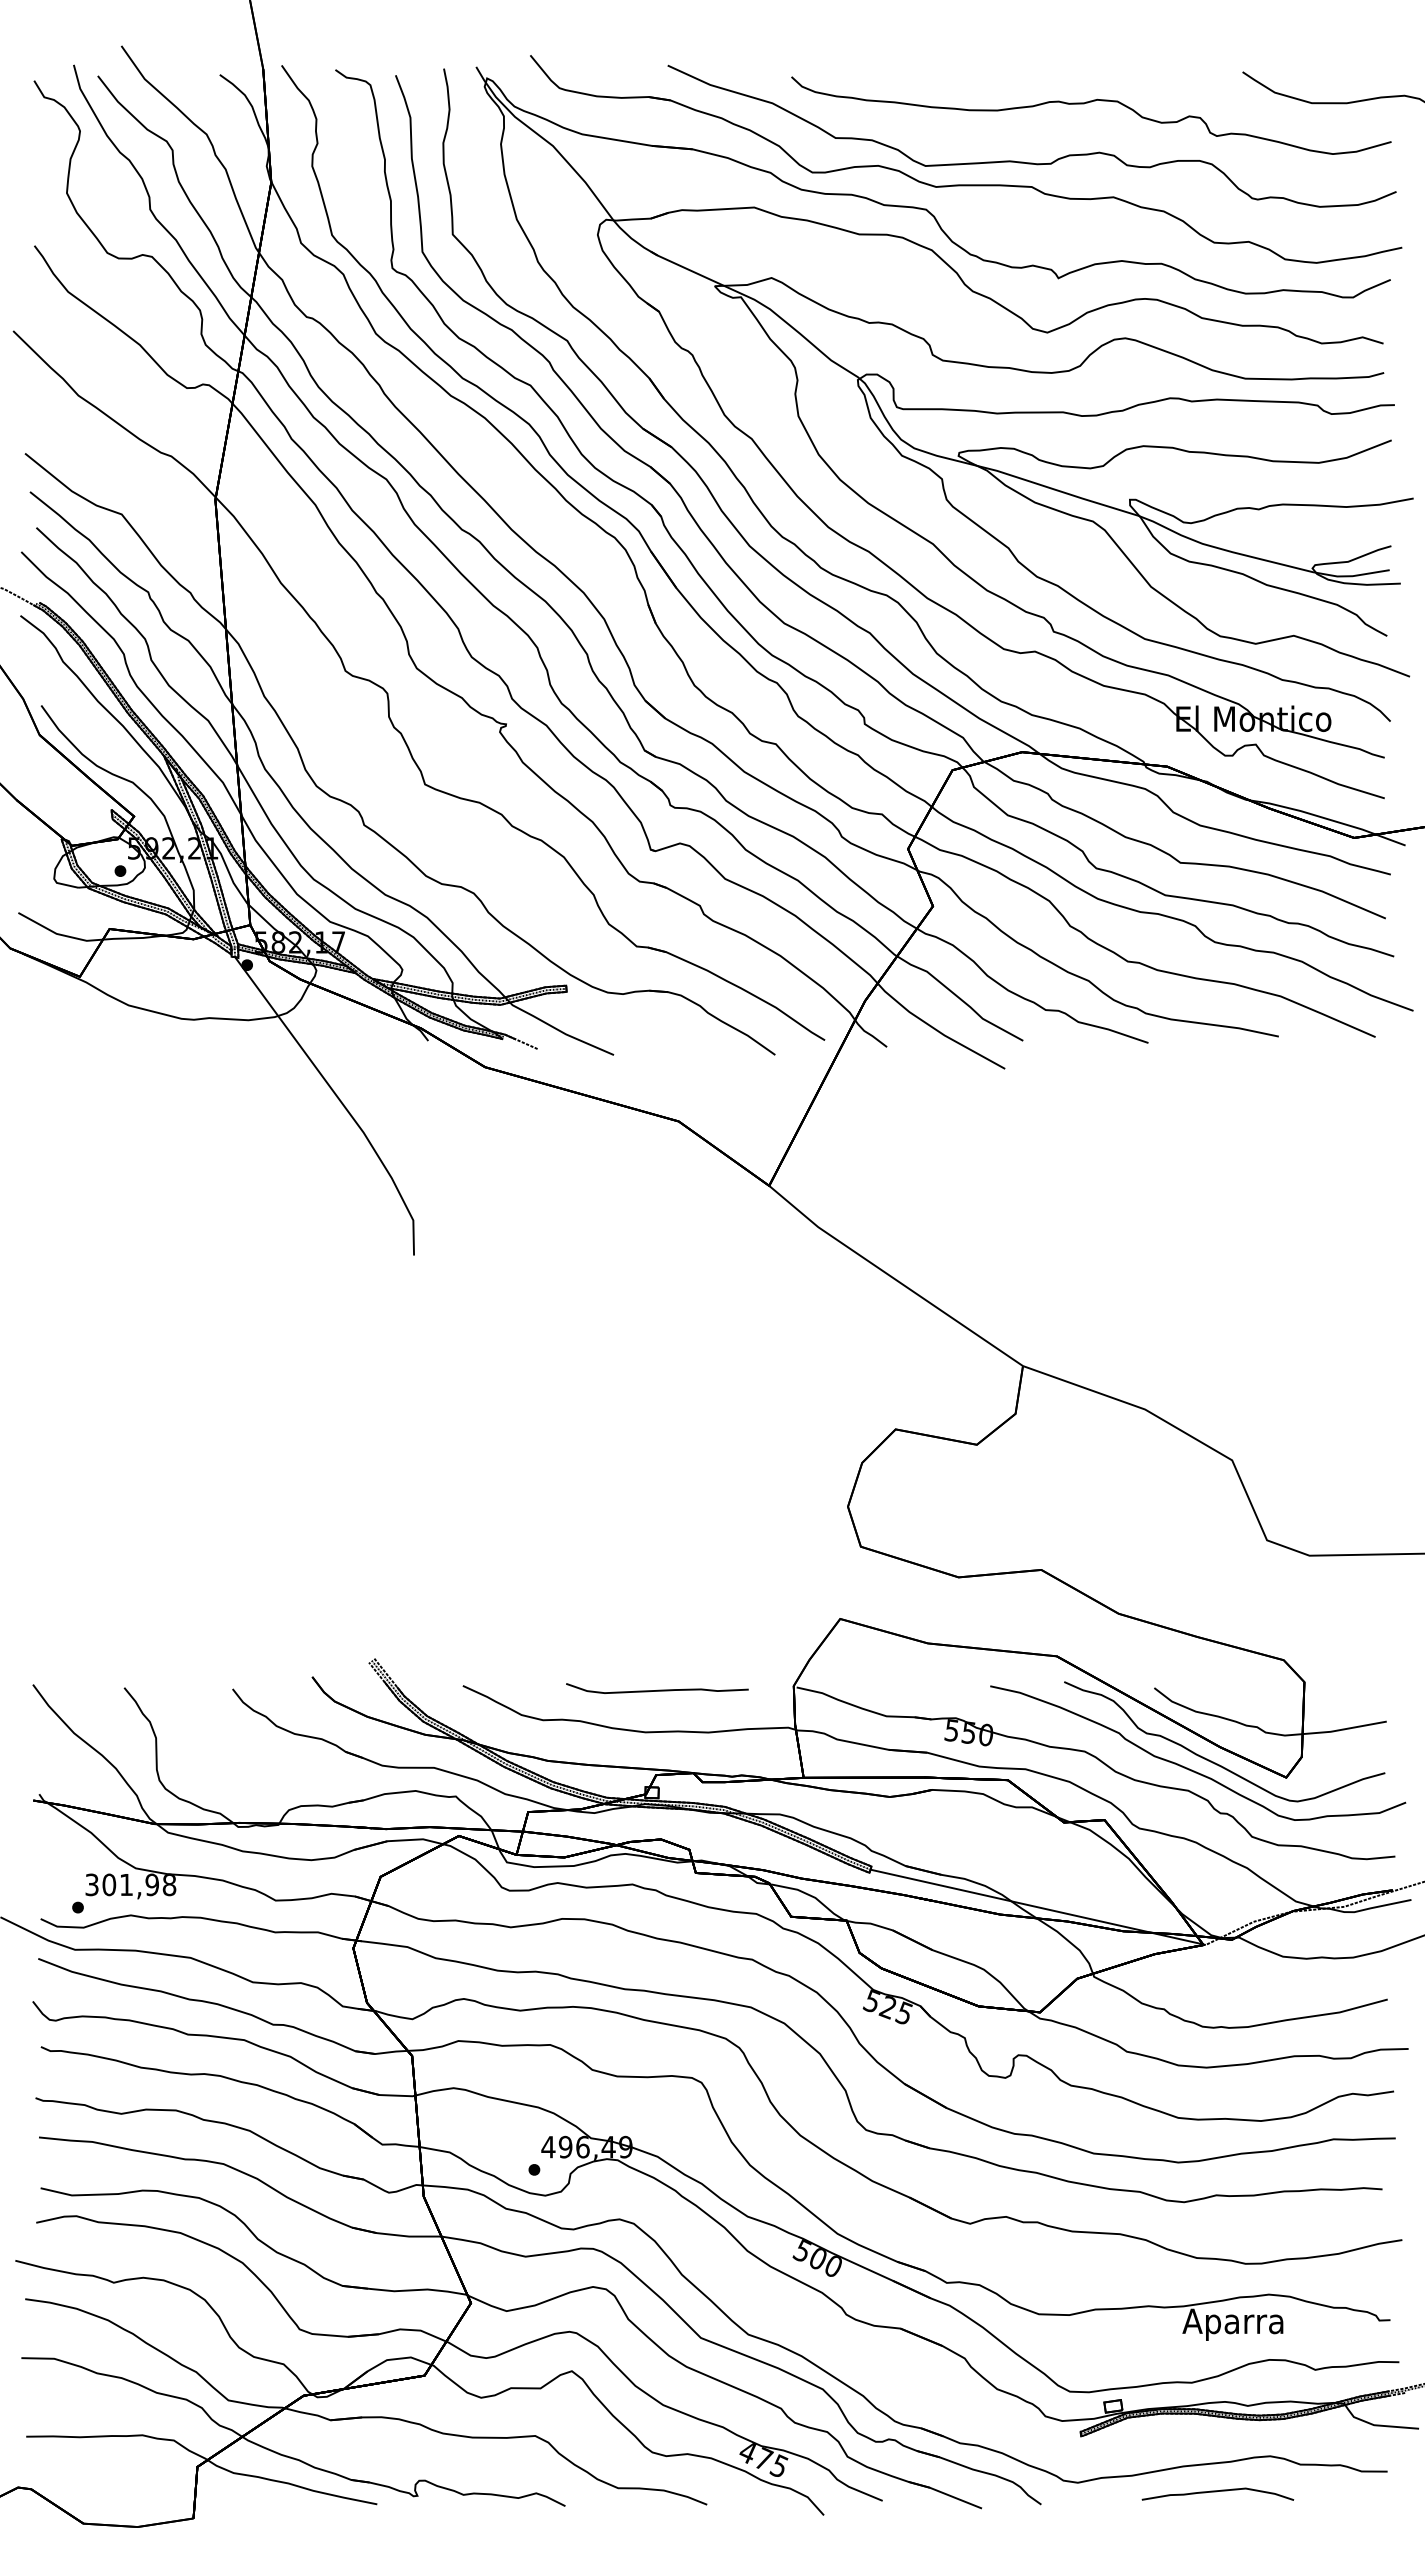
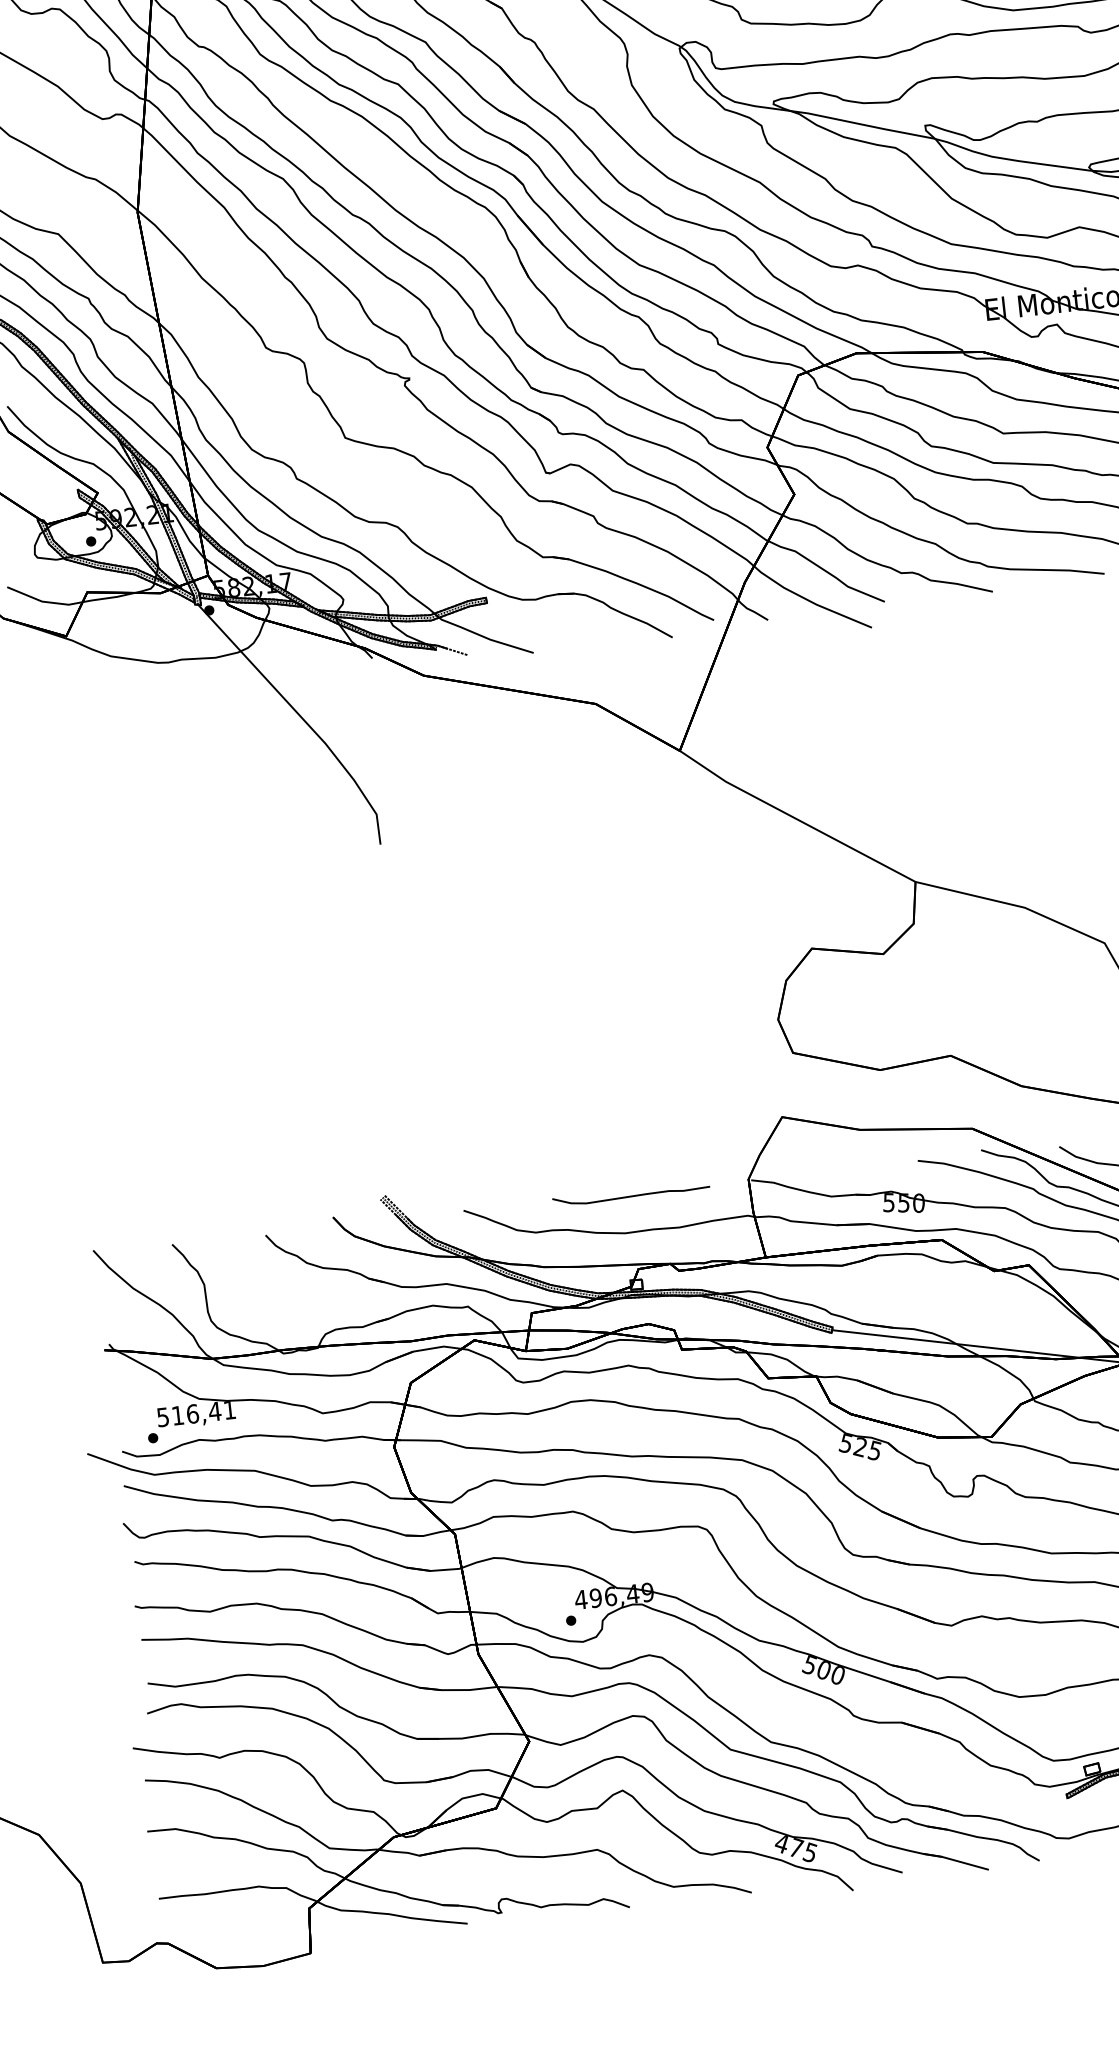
text: (131, 1884) -> (197, 1413), 301,98 -> 516,41

